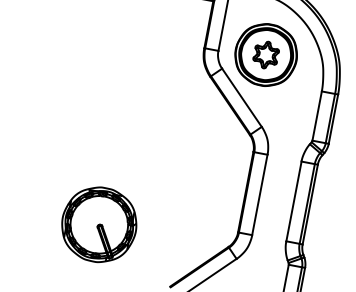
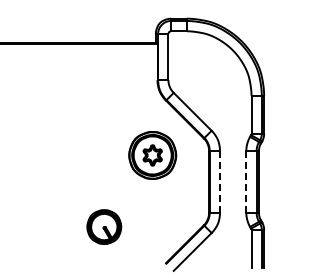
part: (265, 55) -> (152, 155), moved
line: (259, 195) -> (219, 182), solid -> dashed
line: (294, 200) -> (246, 181), solid -> dashed
part: (99, 224) -> (104, 226), size x0.6

